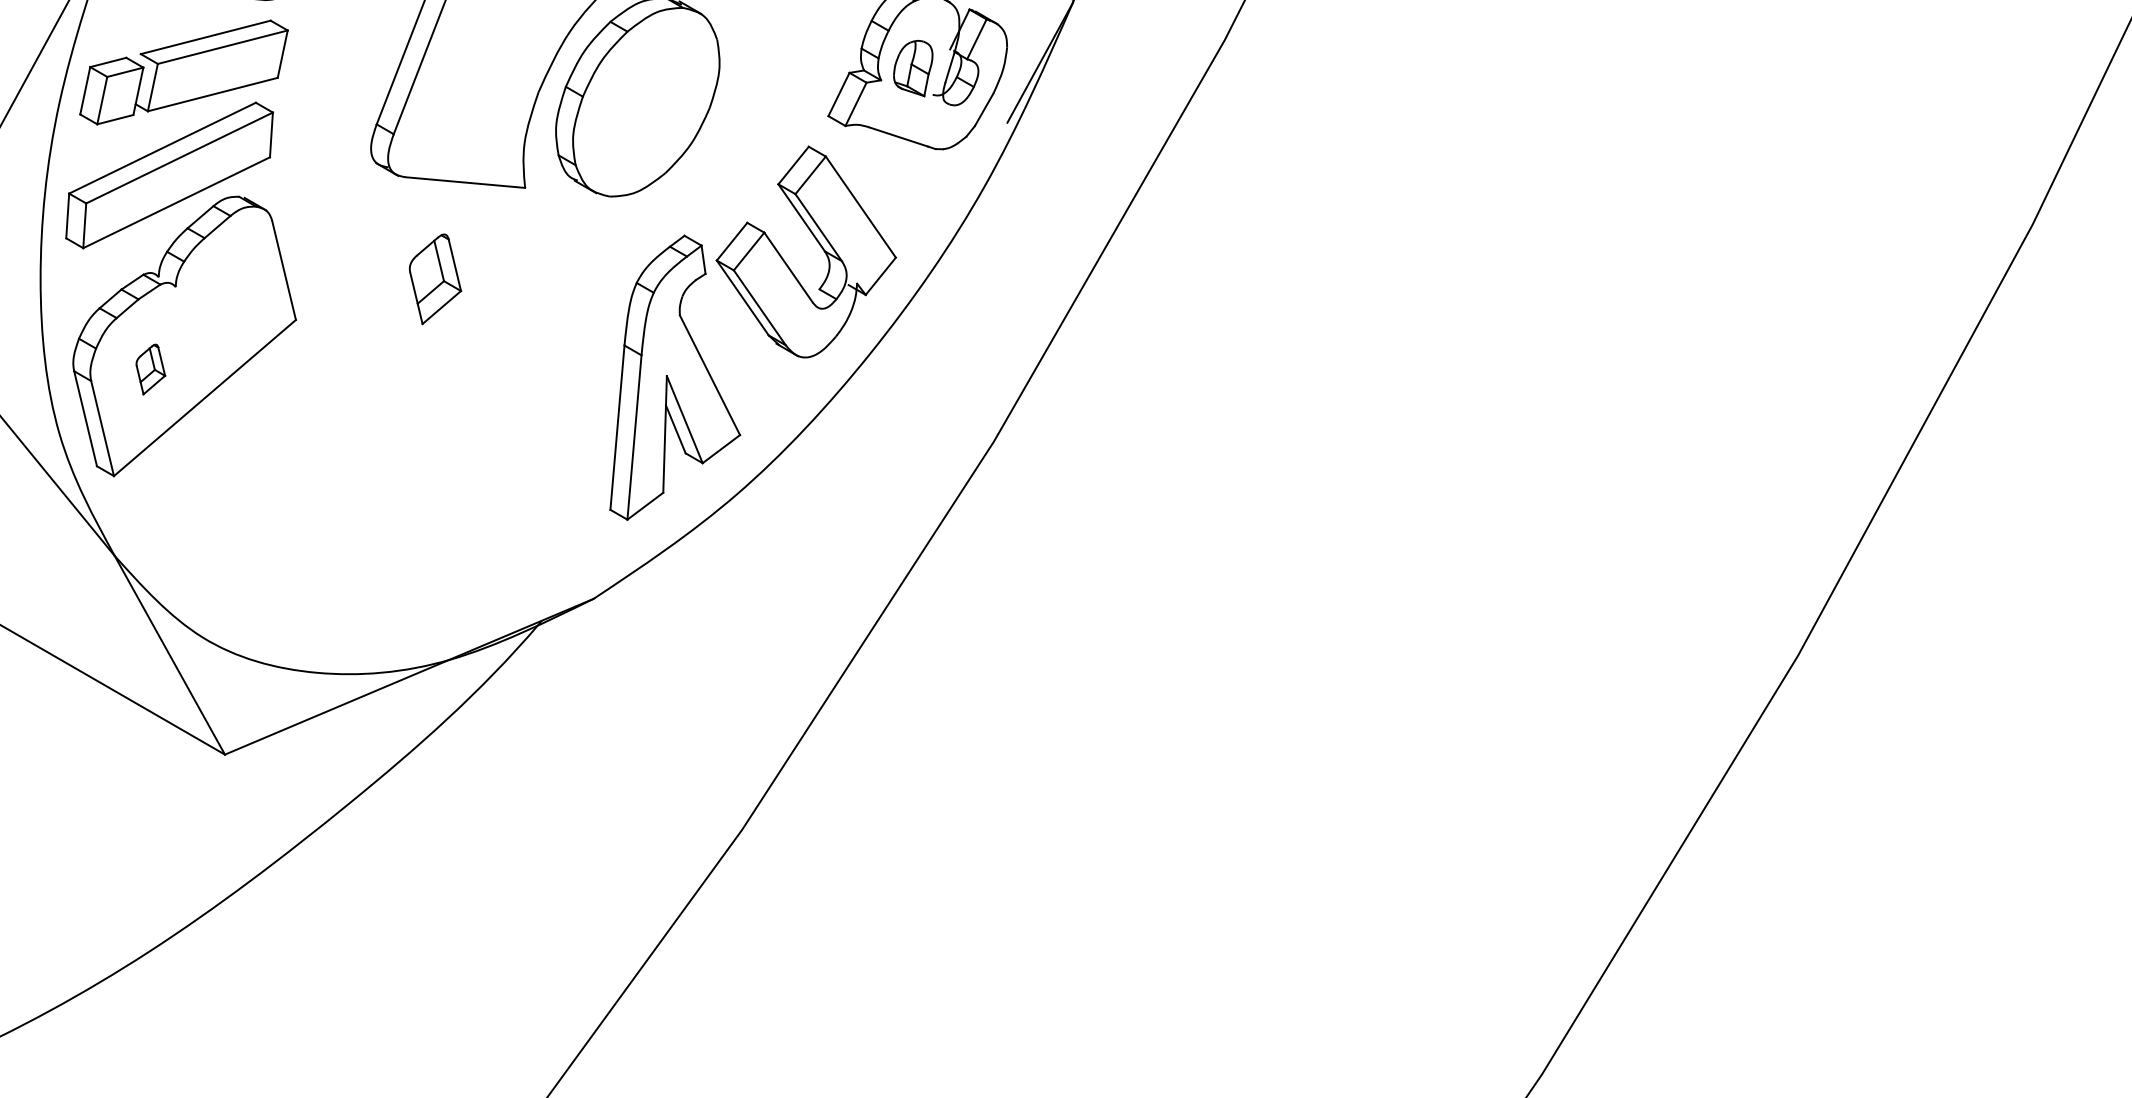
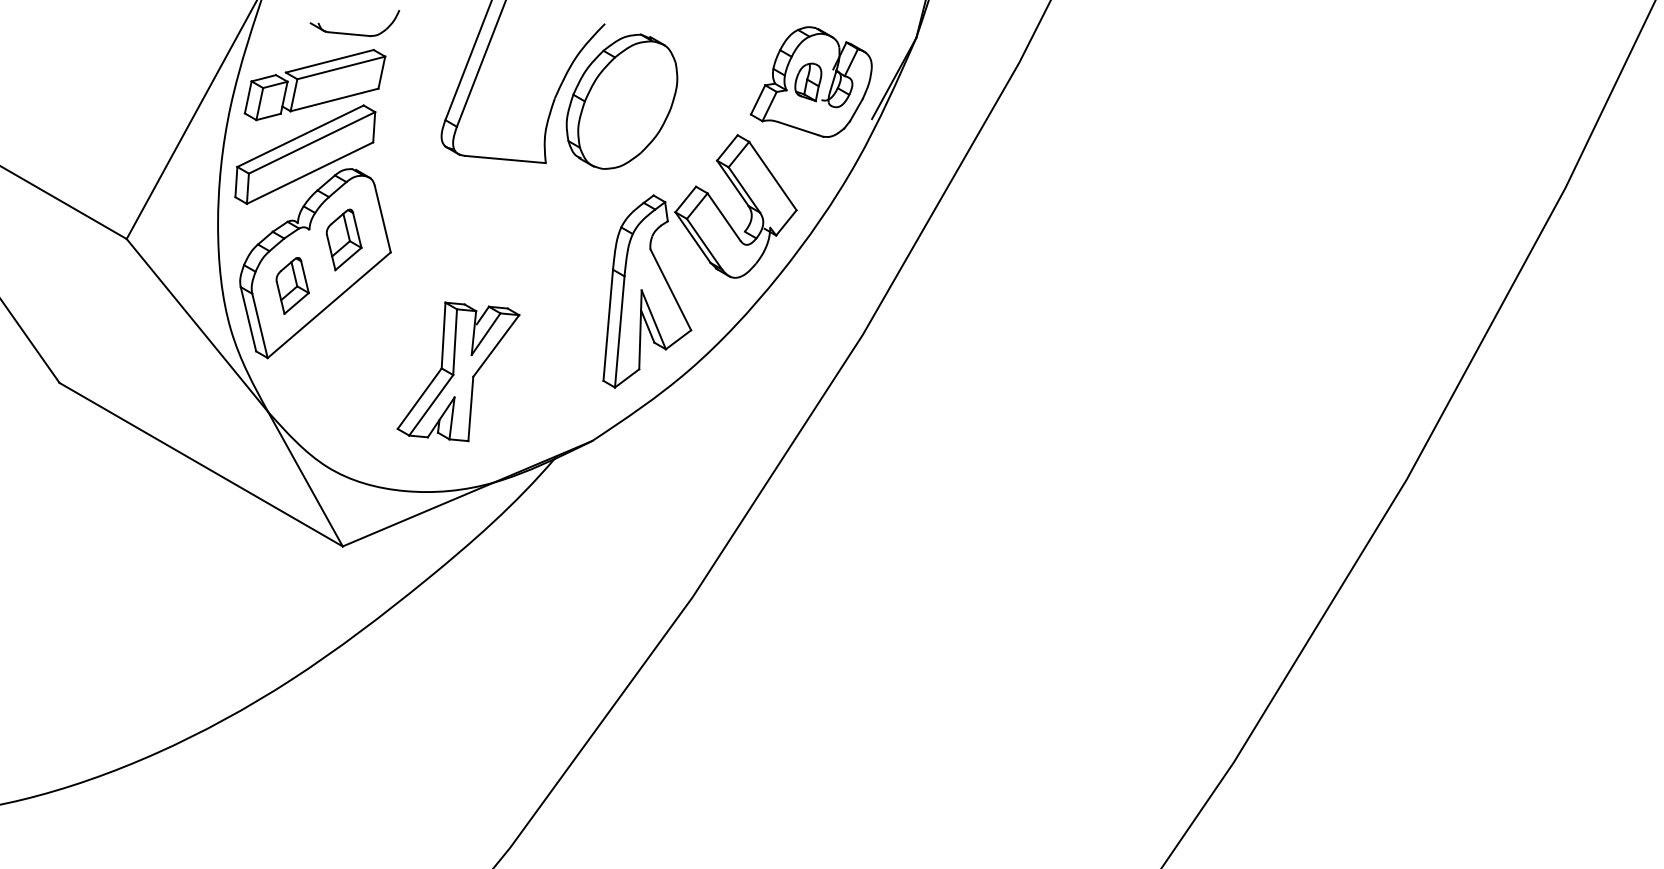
part: (434, 278) -> (343, 239), moved
part: (150, 368) -> (292, 285), size x1.67
part: (396, 495) -> (458, 371), added

